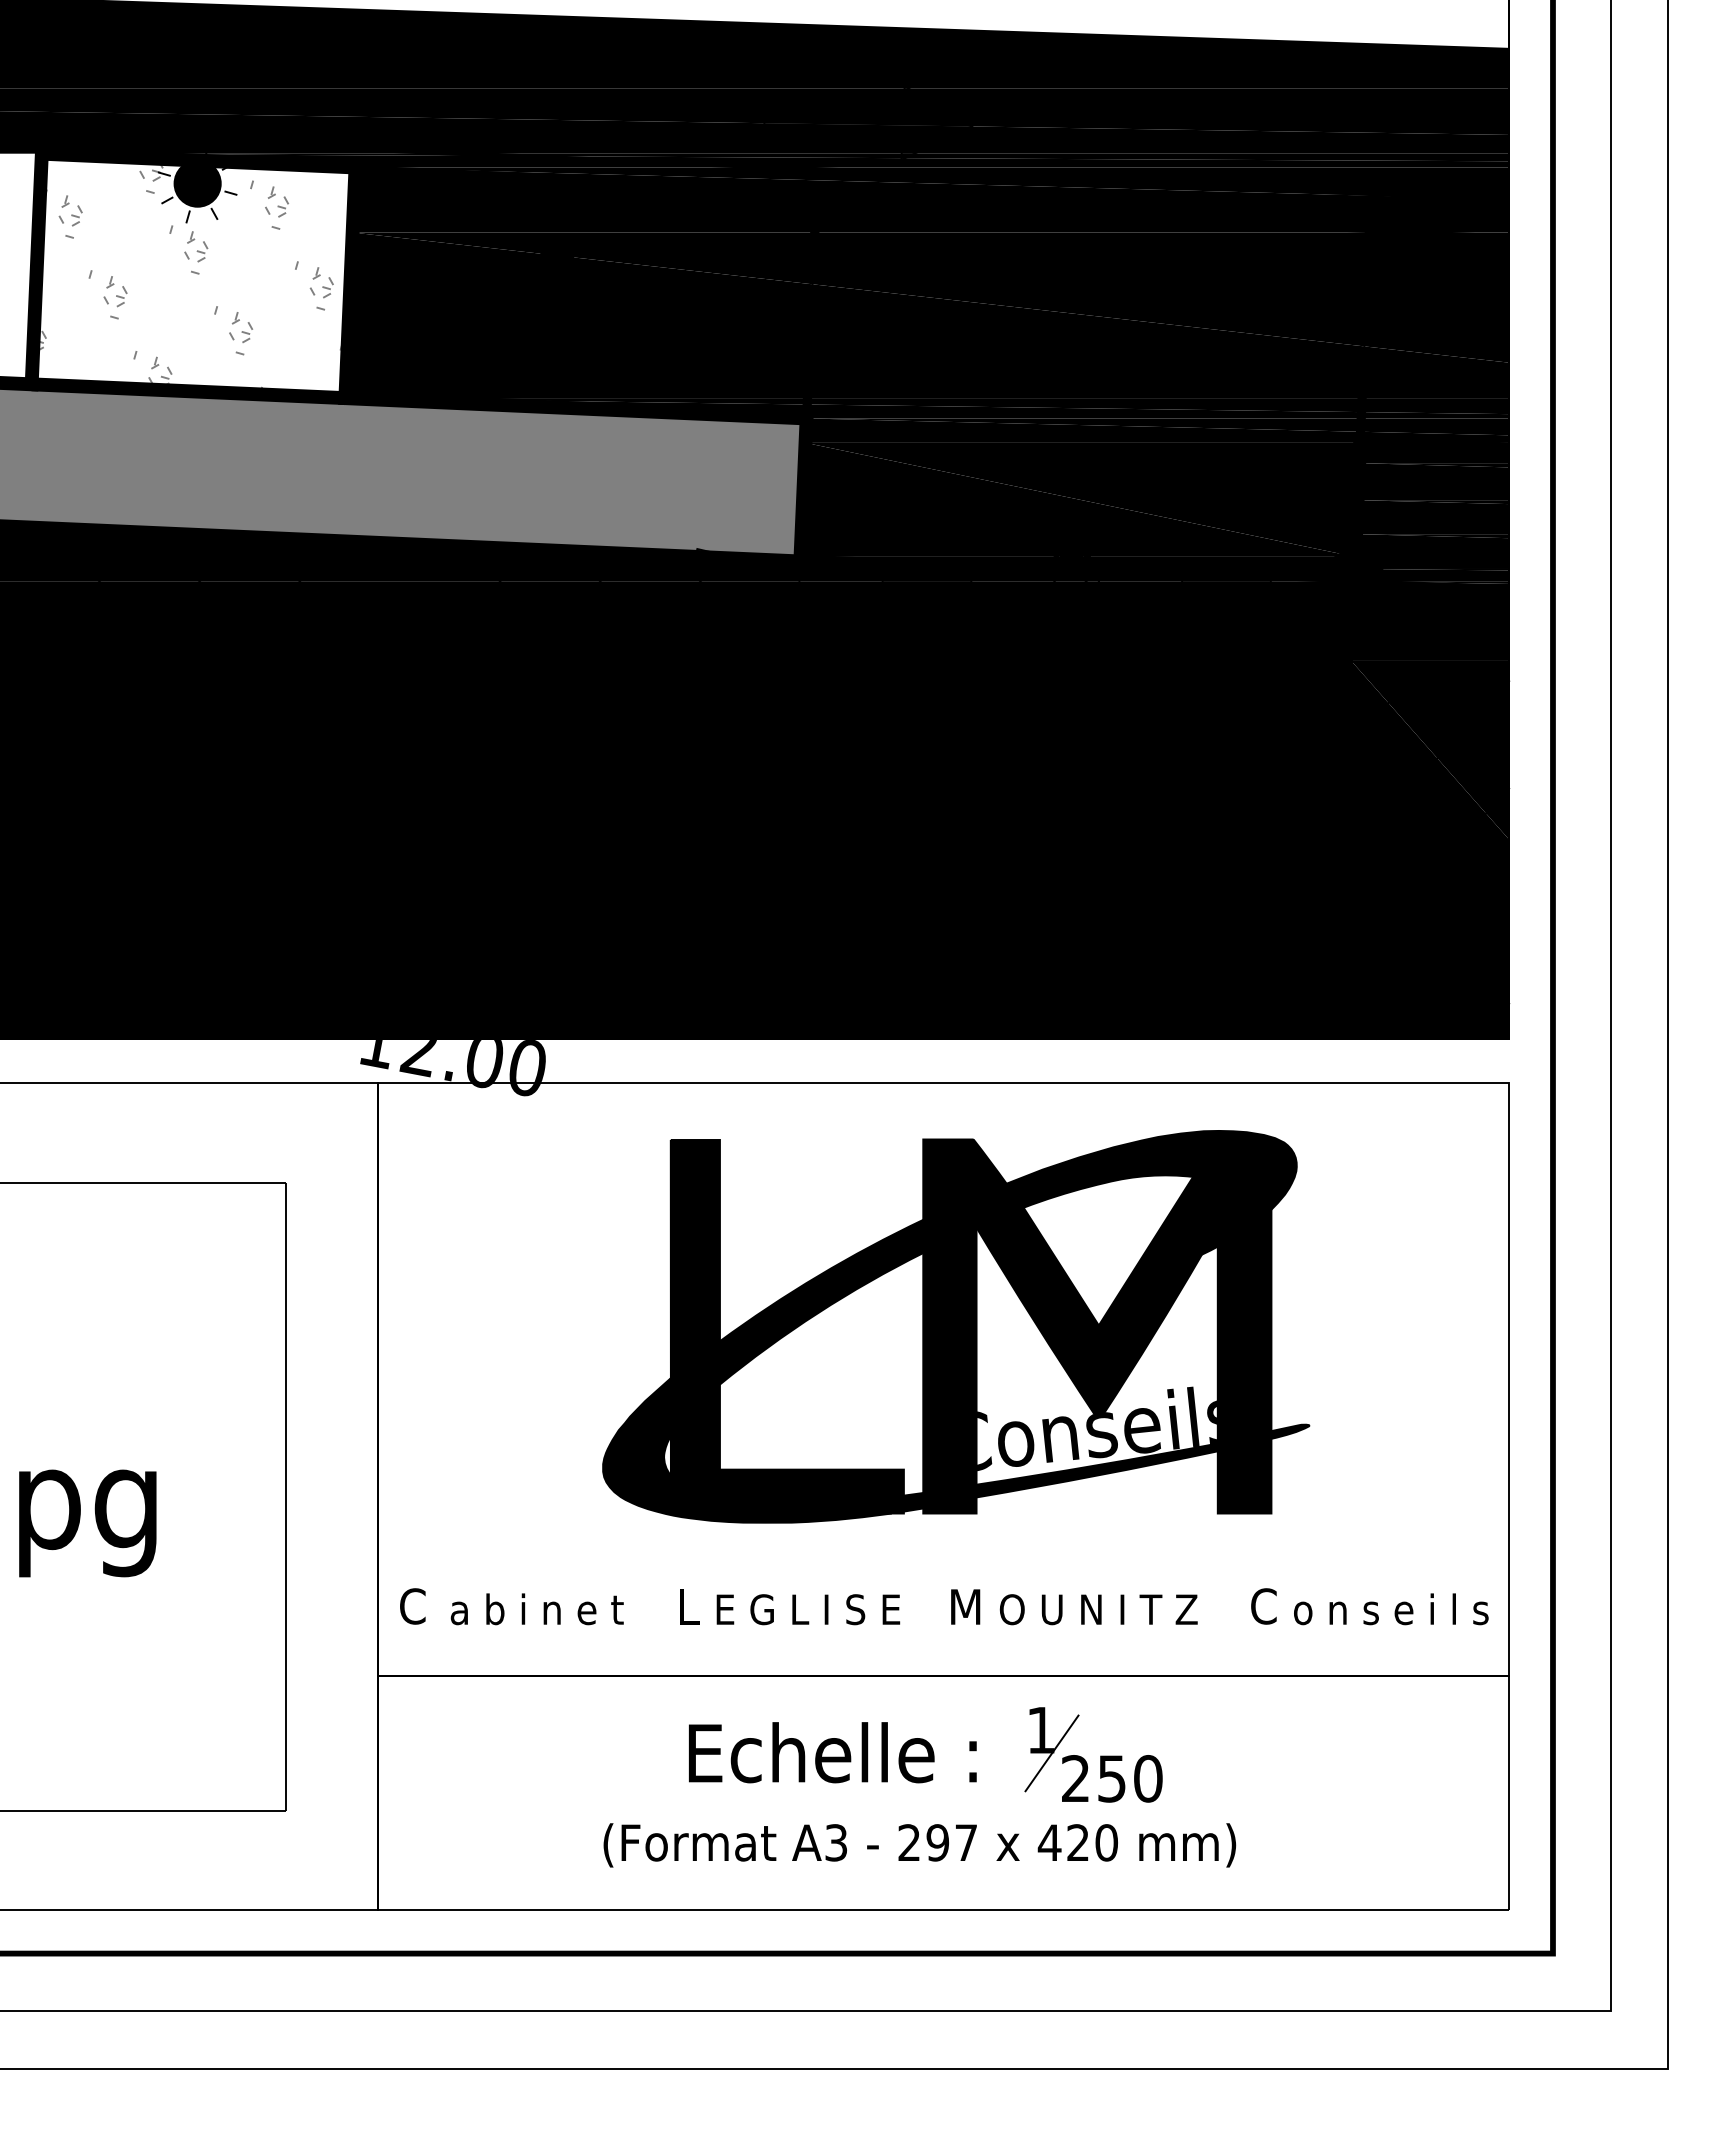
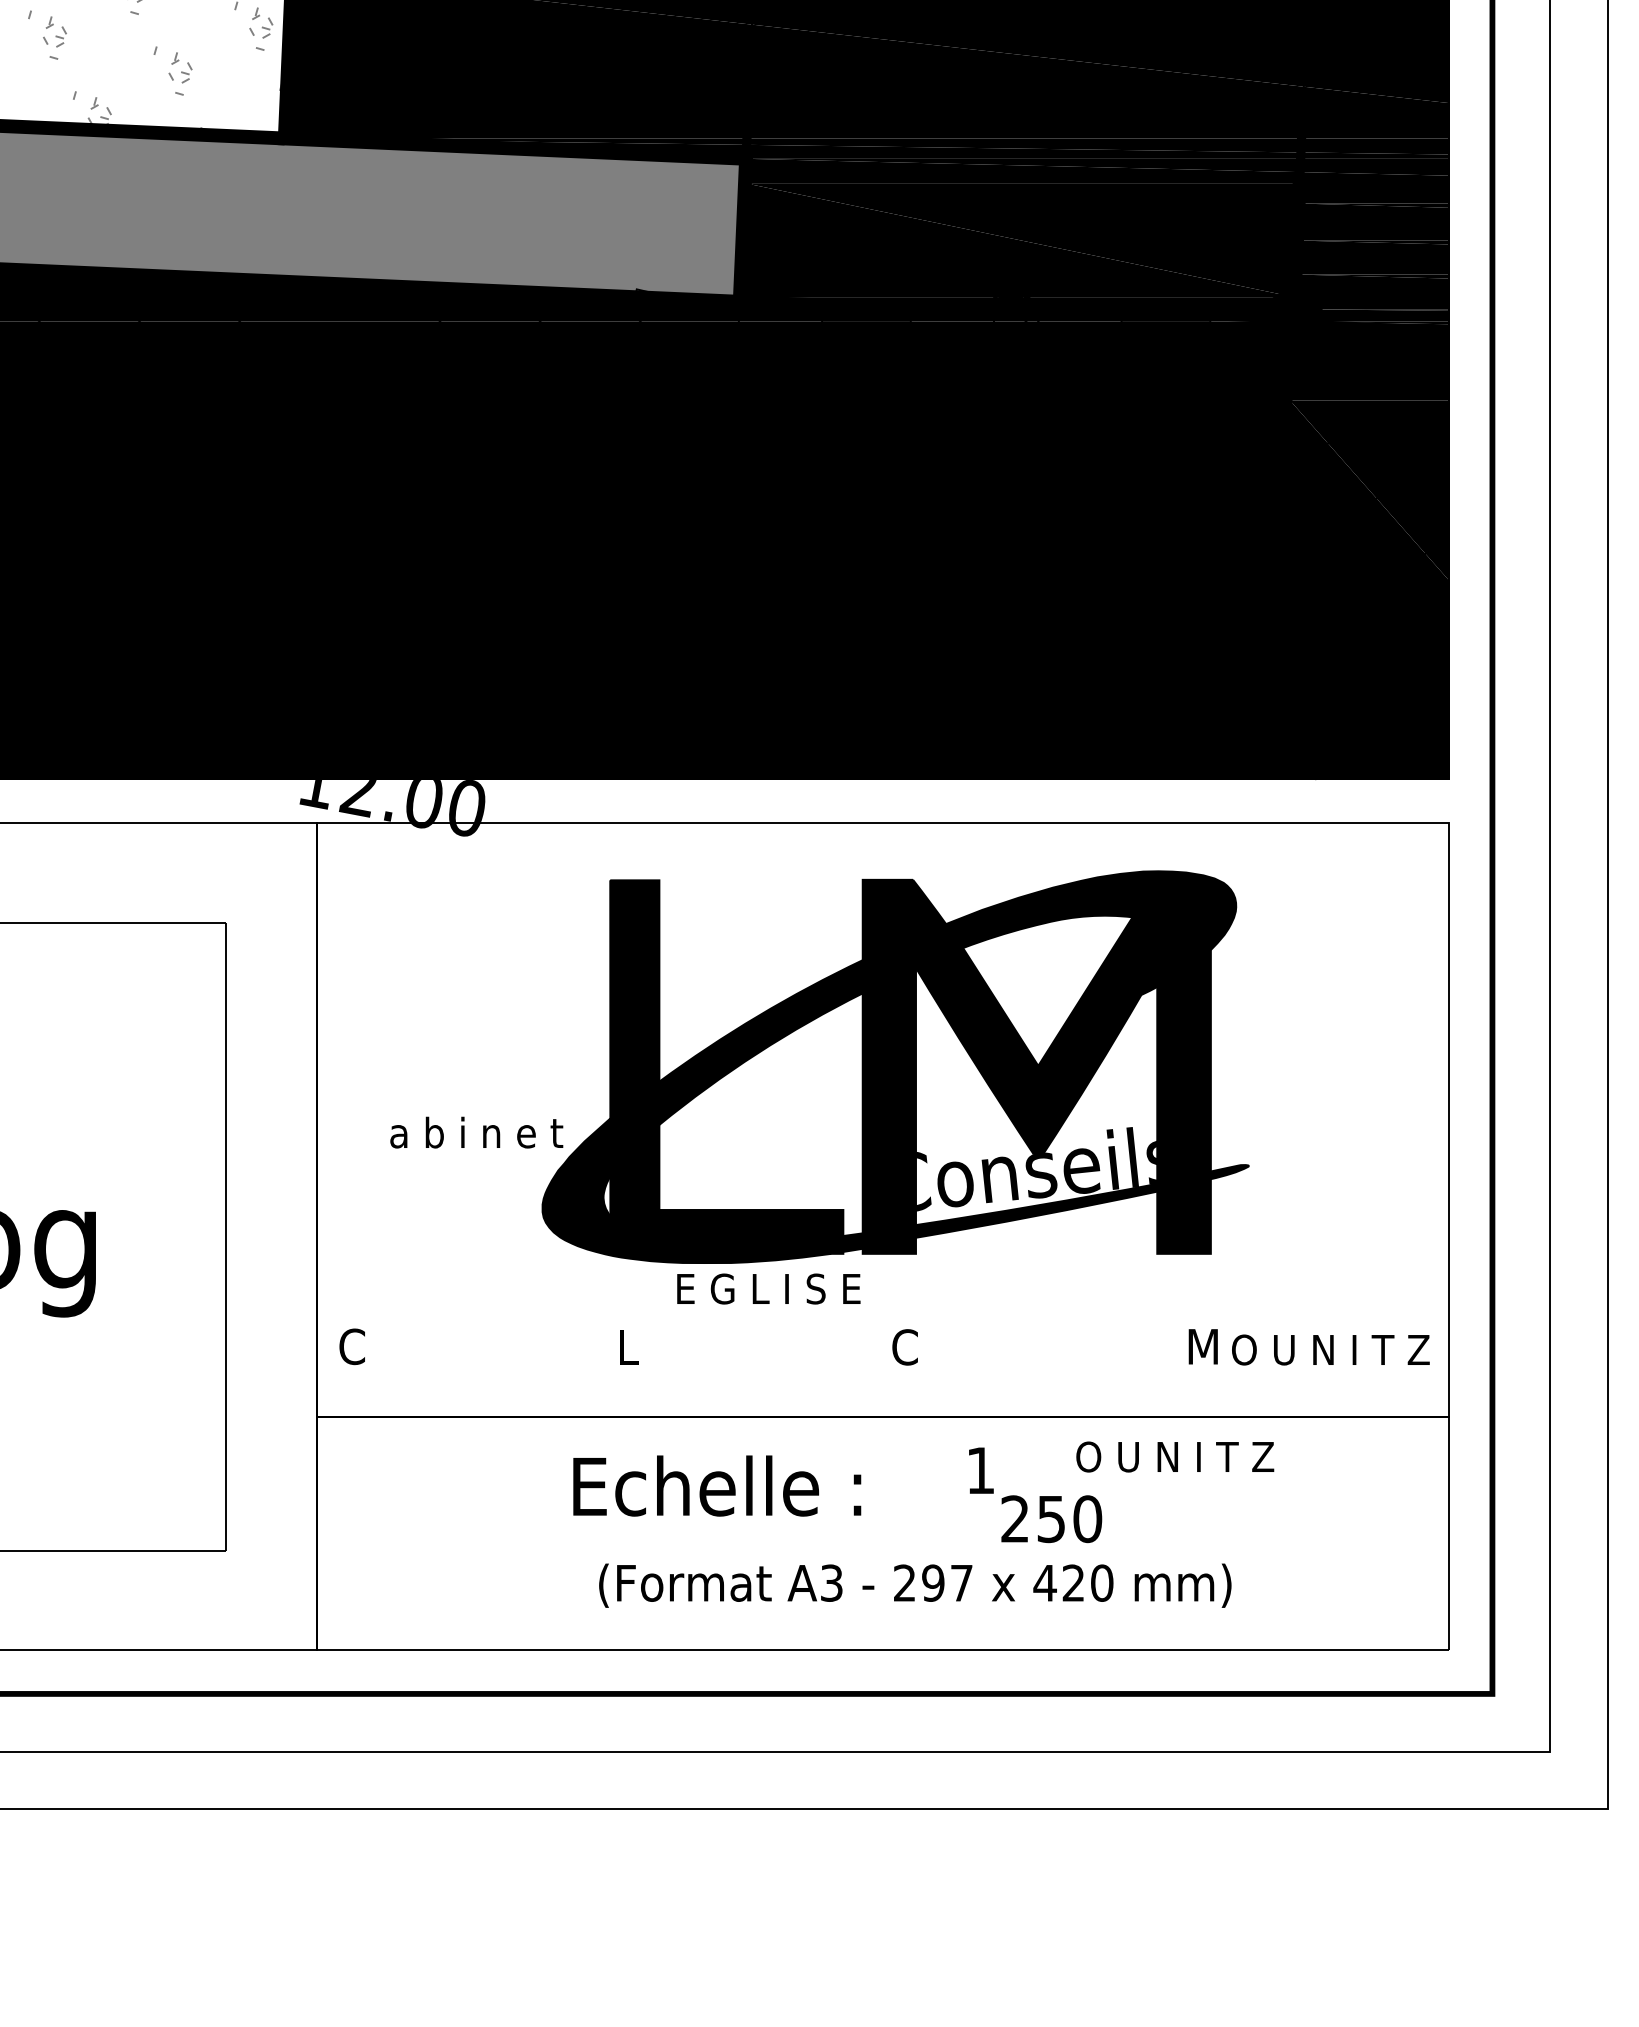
text: (965, 1606) -> (904, 1346), M -> C
text: (1263, 1606) -> (1202, 1346), C -> M
text: (536, 1609) -> (475, 1132), moved
text: (808, 1609) -> (768, 1288), moved
text: (1098, 1609) -> (1174, 1456), moved
text: (1391, 1609) -> (1330, 1349), o n s e i l s -> O U N I T Z
text: (832, 1752) -> (716, 1485), moved
line: (1051, 1753) -> (990, 1493), removed
text: (919, 1845) -> (914, 1585), moved

